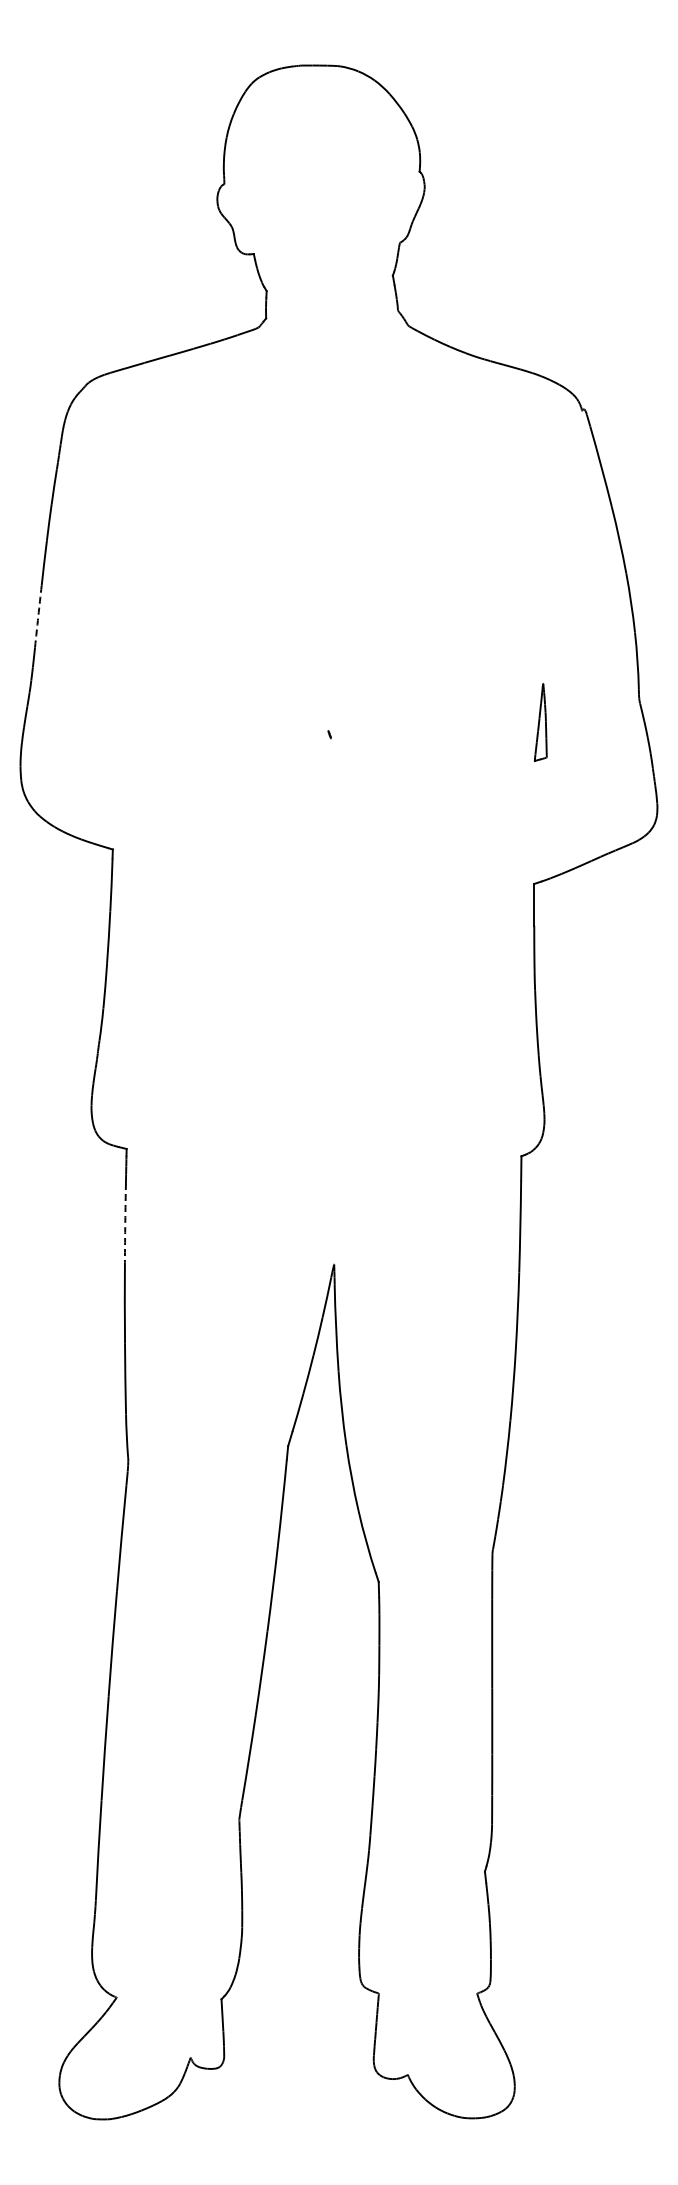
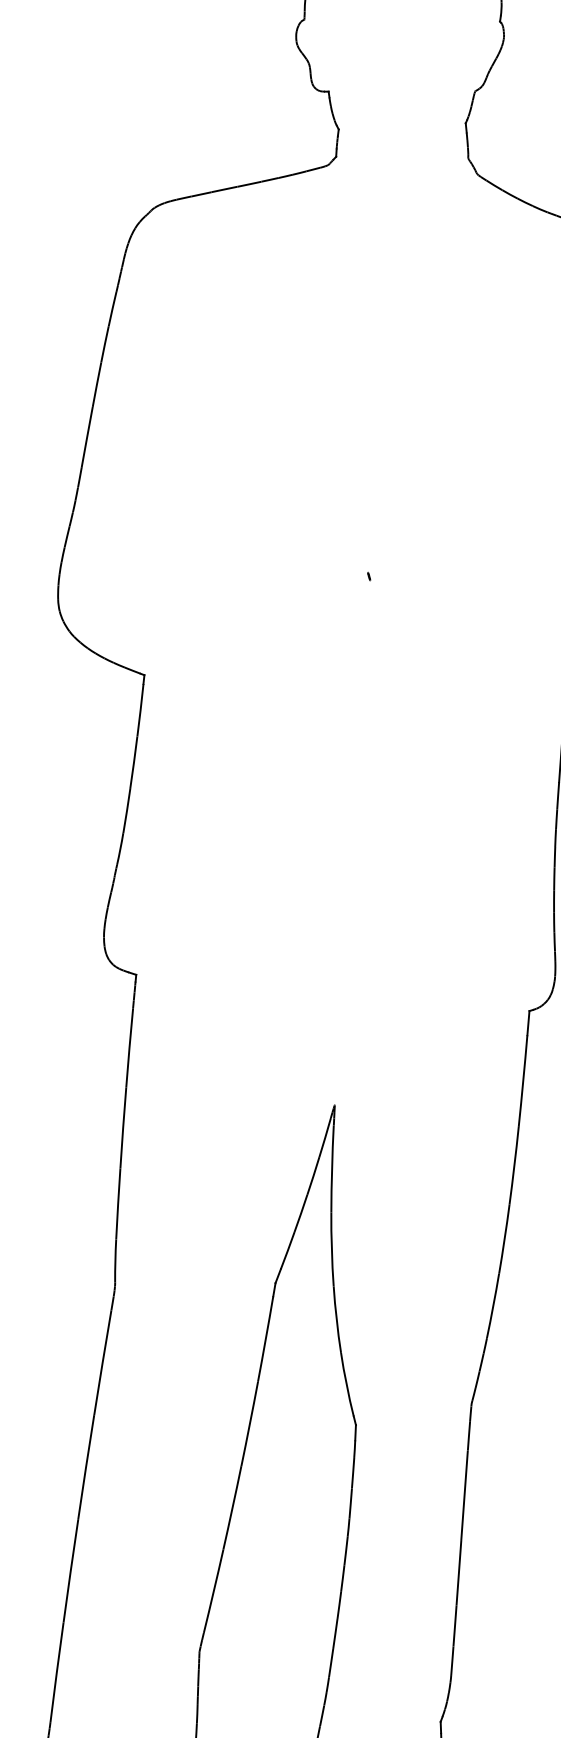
arc: (38, 616) -> (87, 437), dashed -> solid
arc: (125, 1222) -> (129, 1048), dashed -> solid

